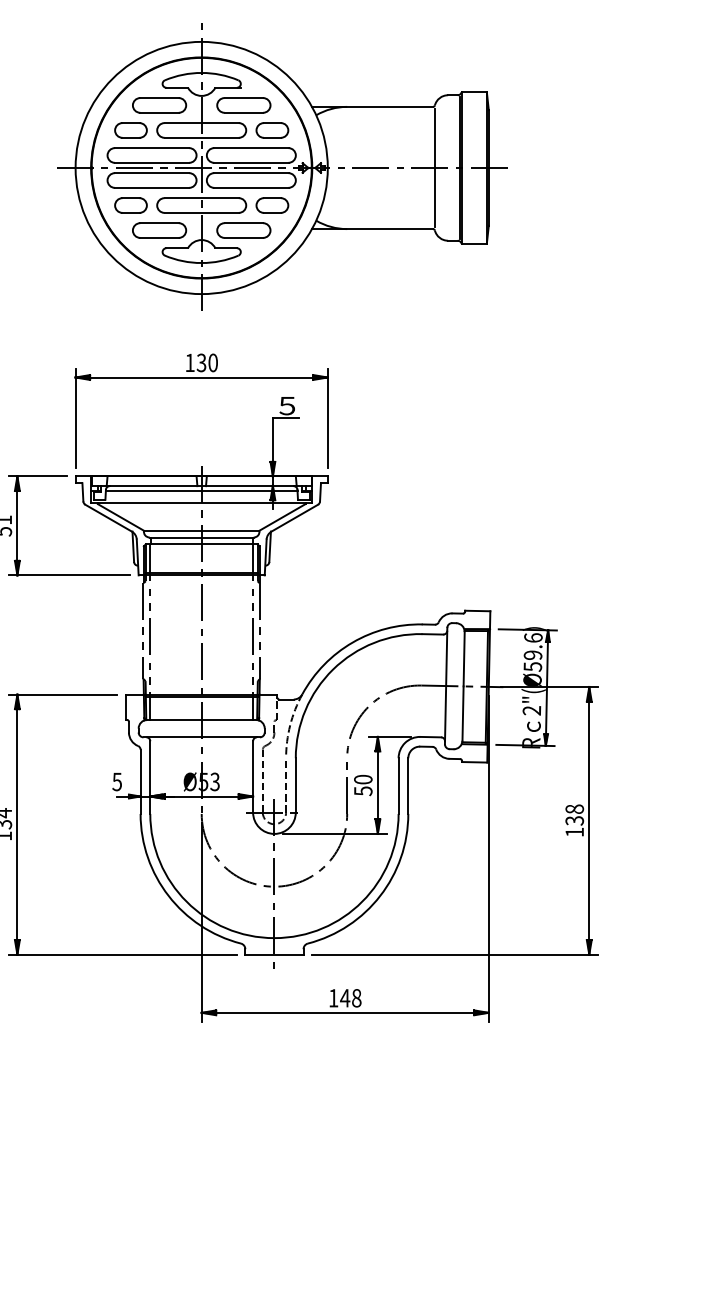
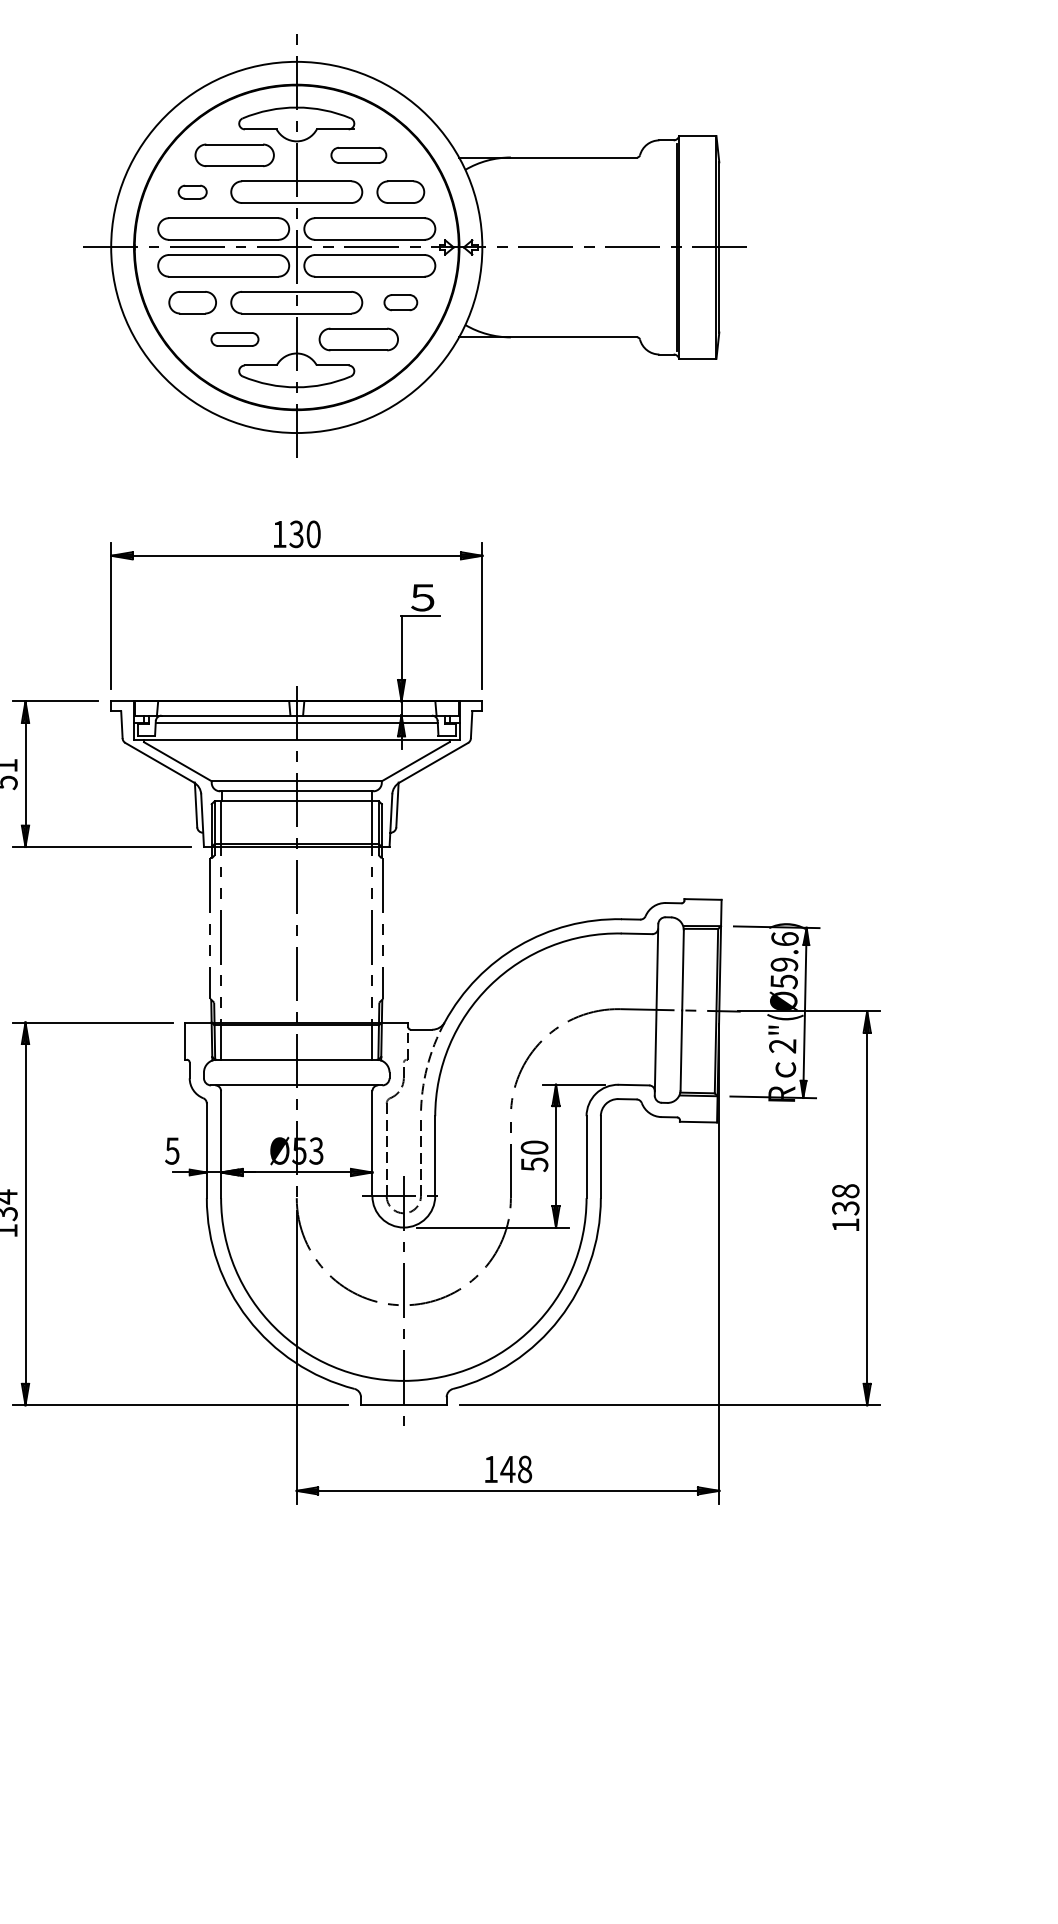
part: (243, 105) -> (358, 155), size x0.7
part: (130, 130) -> (191, 192), size x0.6
line: (434, 167) -> (639, 246), removed
part: (272, 205) -> (400, 302), size x0.7
part: (159, 230) -> (234, 339), size x0.6

